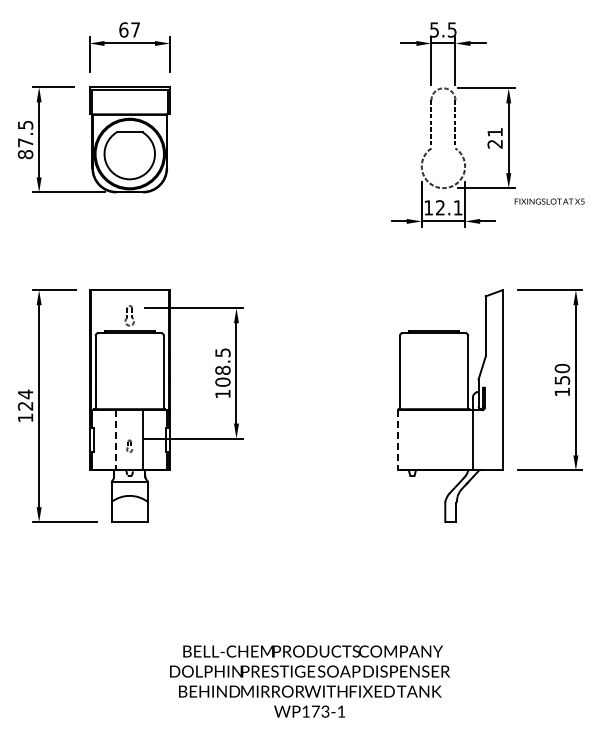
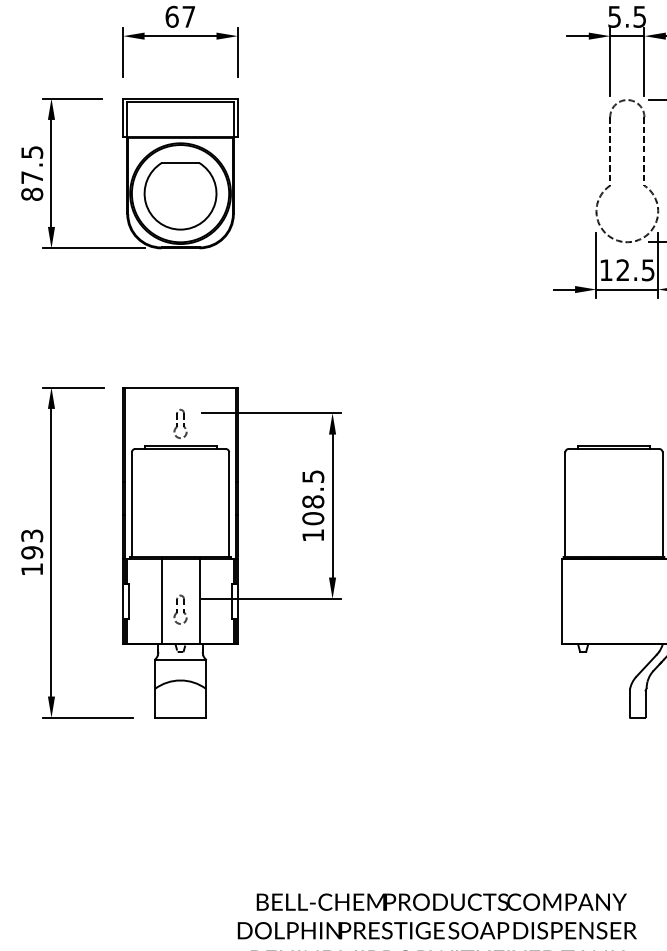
text: (457, 207) -> (647, 269), 12.1 -> 12.5
text: (25, 399) -> (32, 543), 124 -> 193
line: (116, 440) -> (161, 601), dashed -> solid
line: (397, 440) -> (561, 601), dashed -> solid
part: (129, 446) -> (180, 610), size x1.67

